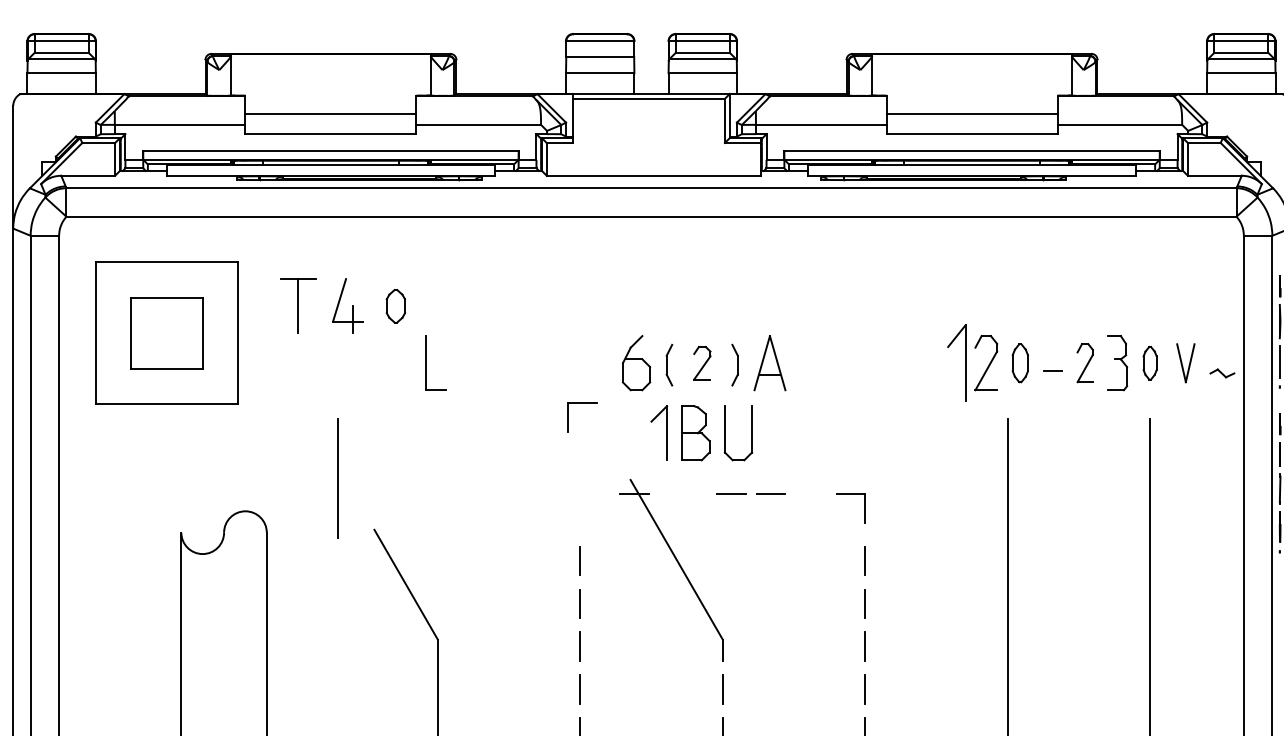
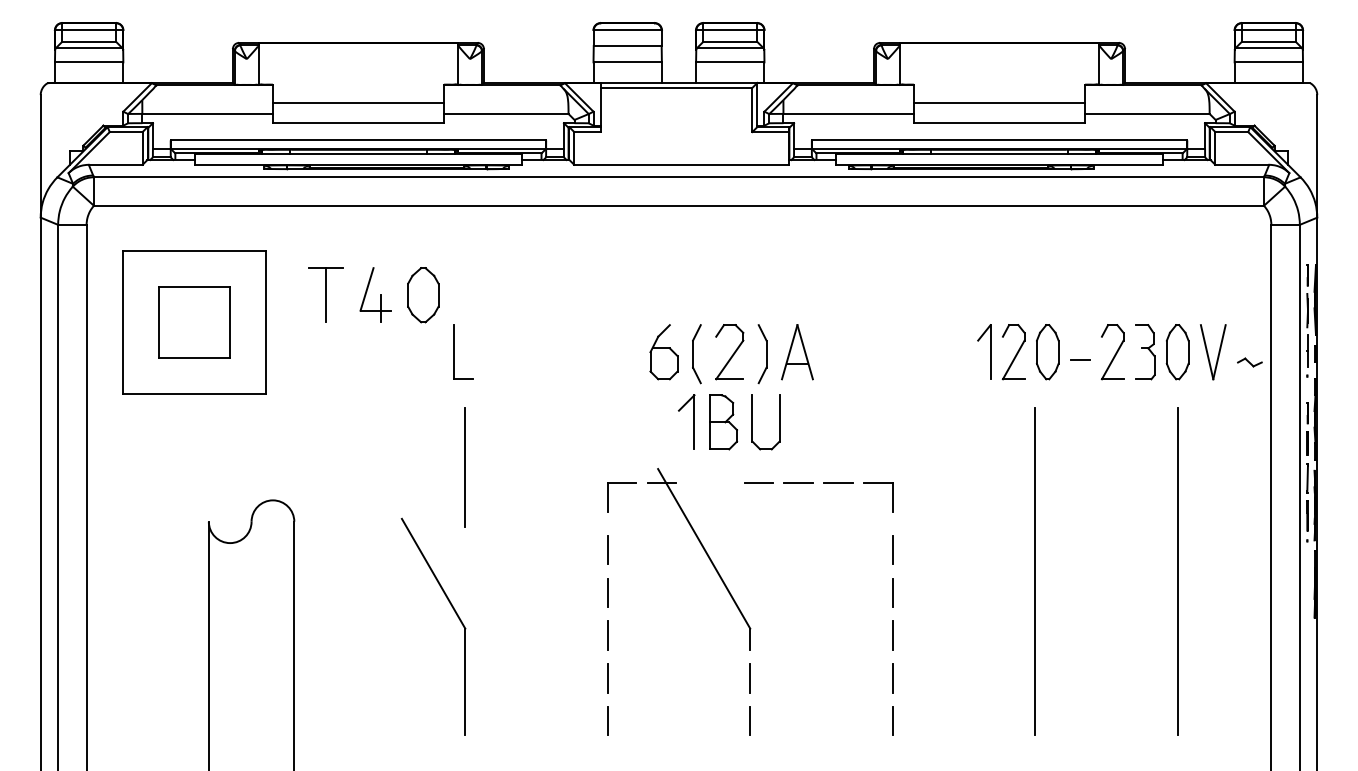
part: (396, 306) -> (423, 295), size x1.67
part: (957, 362) -> (984, 351), size x0.71
part: (702, 363) -> (729, 352), size x1.67
part: (1020, 363) -> (1047, 352), size x1.43
part: (1085, 363) -> (1112, 352), size x1.43
part: (1150, 363) -> (1177, 352), size x1.67
part: (1186, 363) -> (1213, 352), size x1.43
part: (669, 365) -> (696, 354), size x1.43
part: (735, 365) -> (762, 354), size x1.43
part: (569, 417) -> (608, 497), moved
line: (337, 478) -> (464, 467), moved
line: (811, 494) -> (838, 483), added

